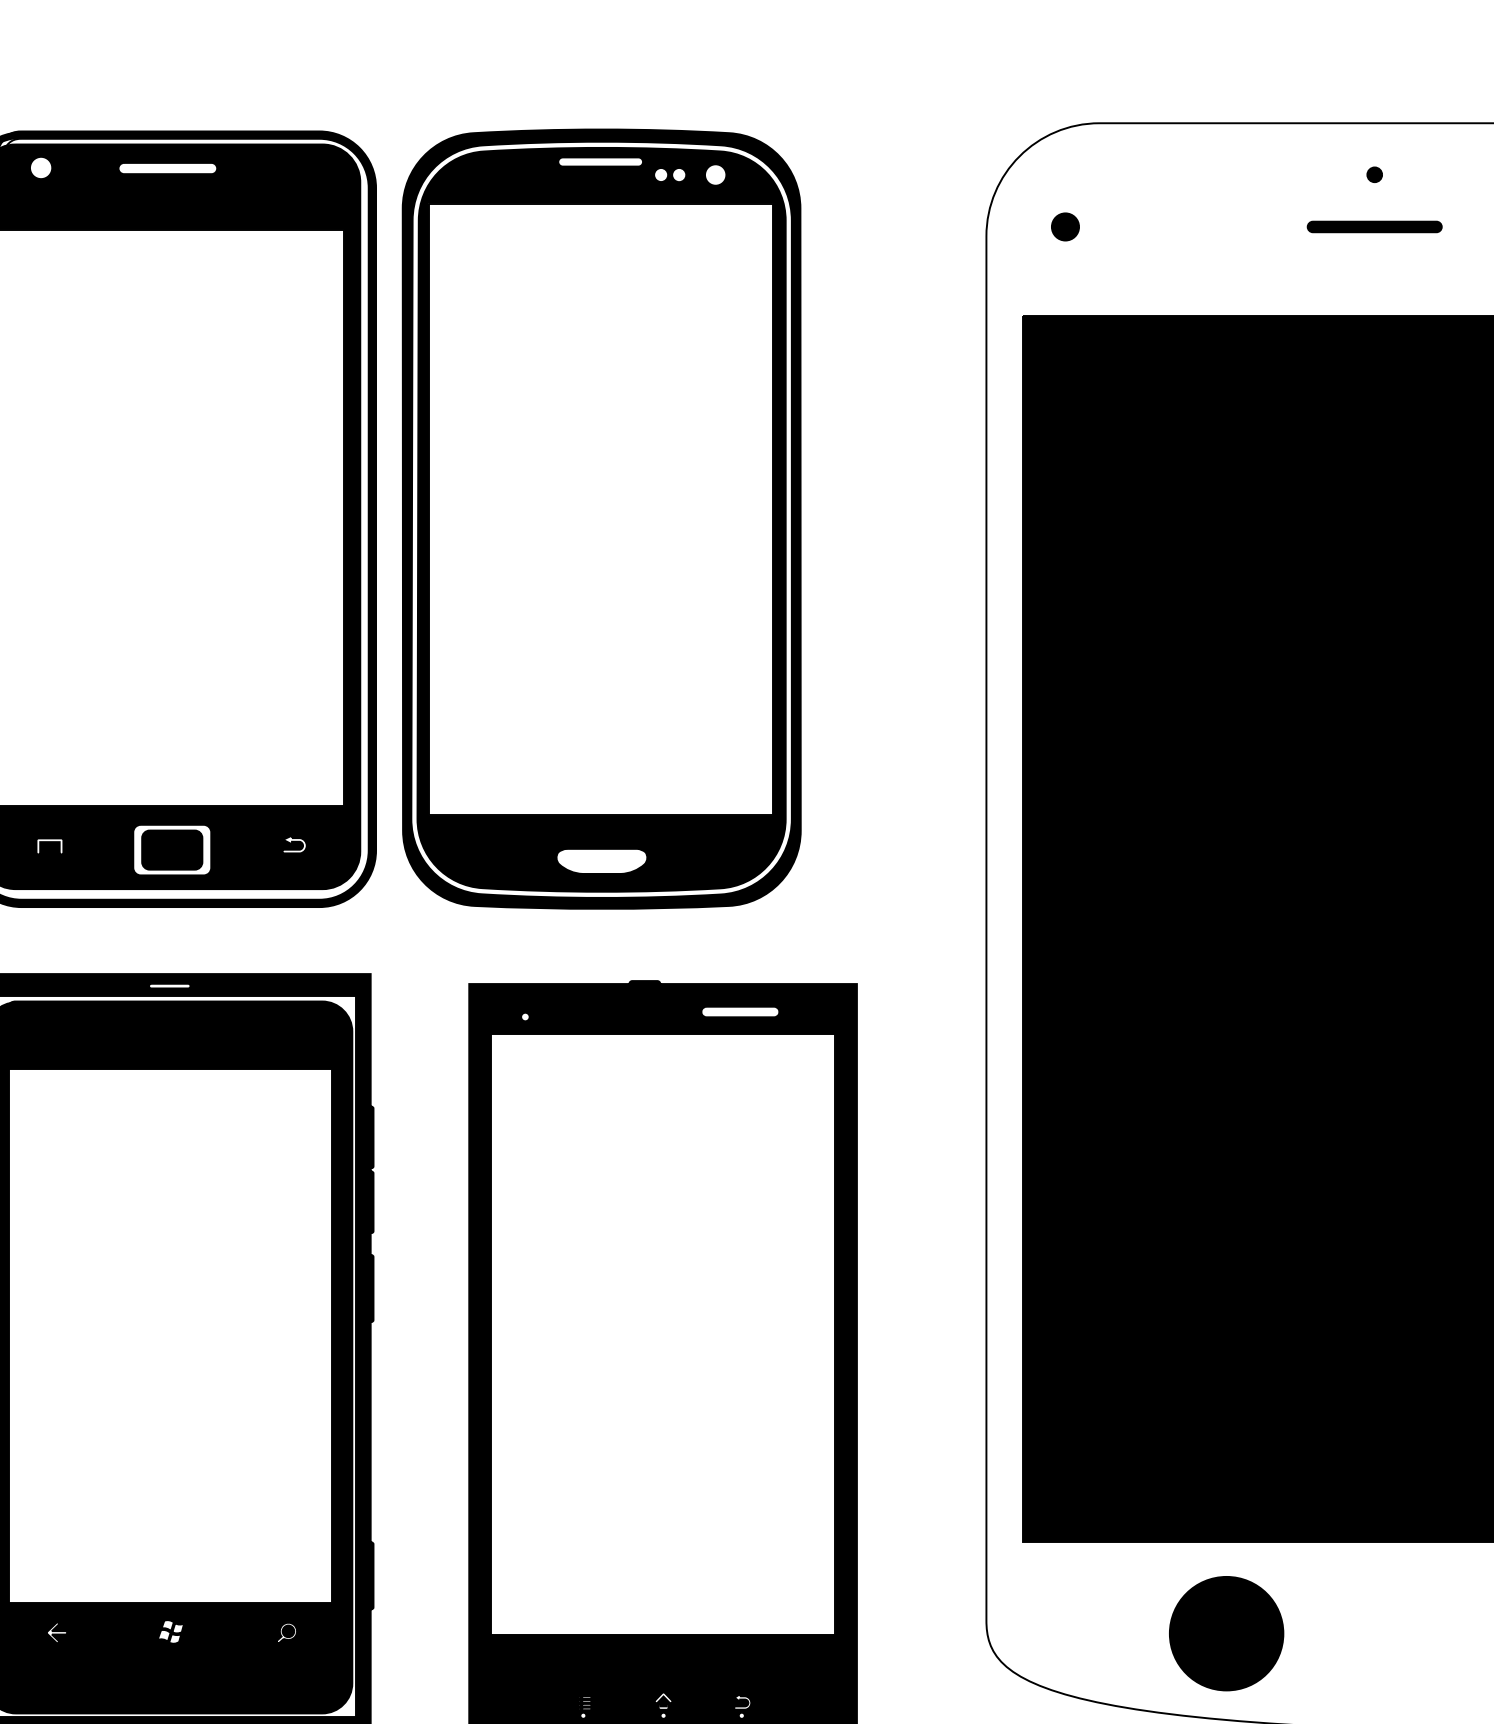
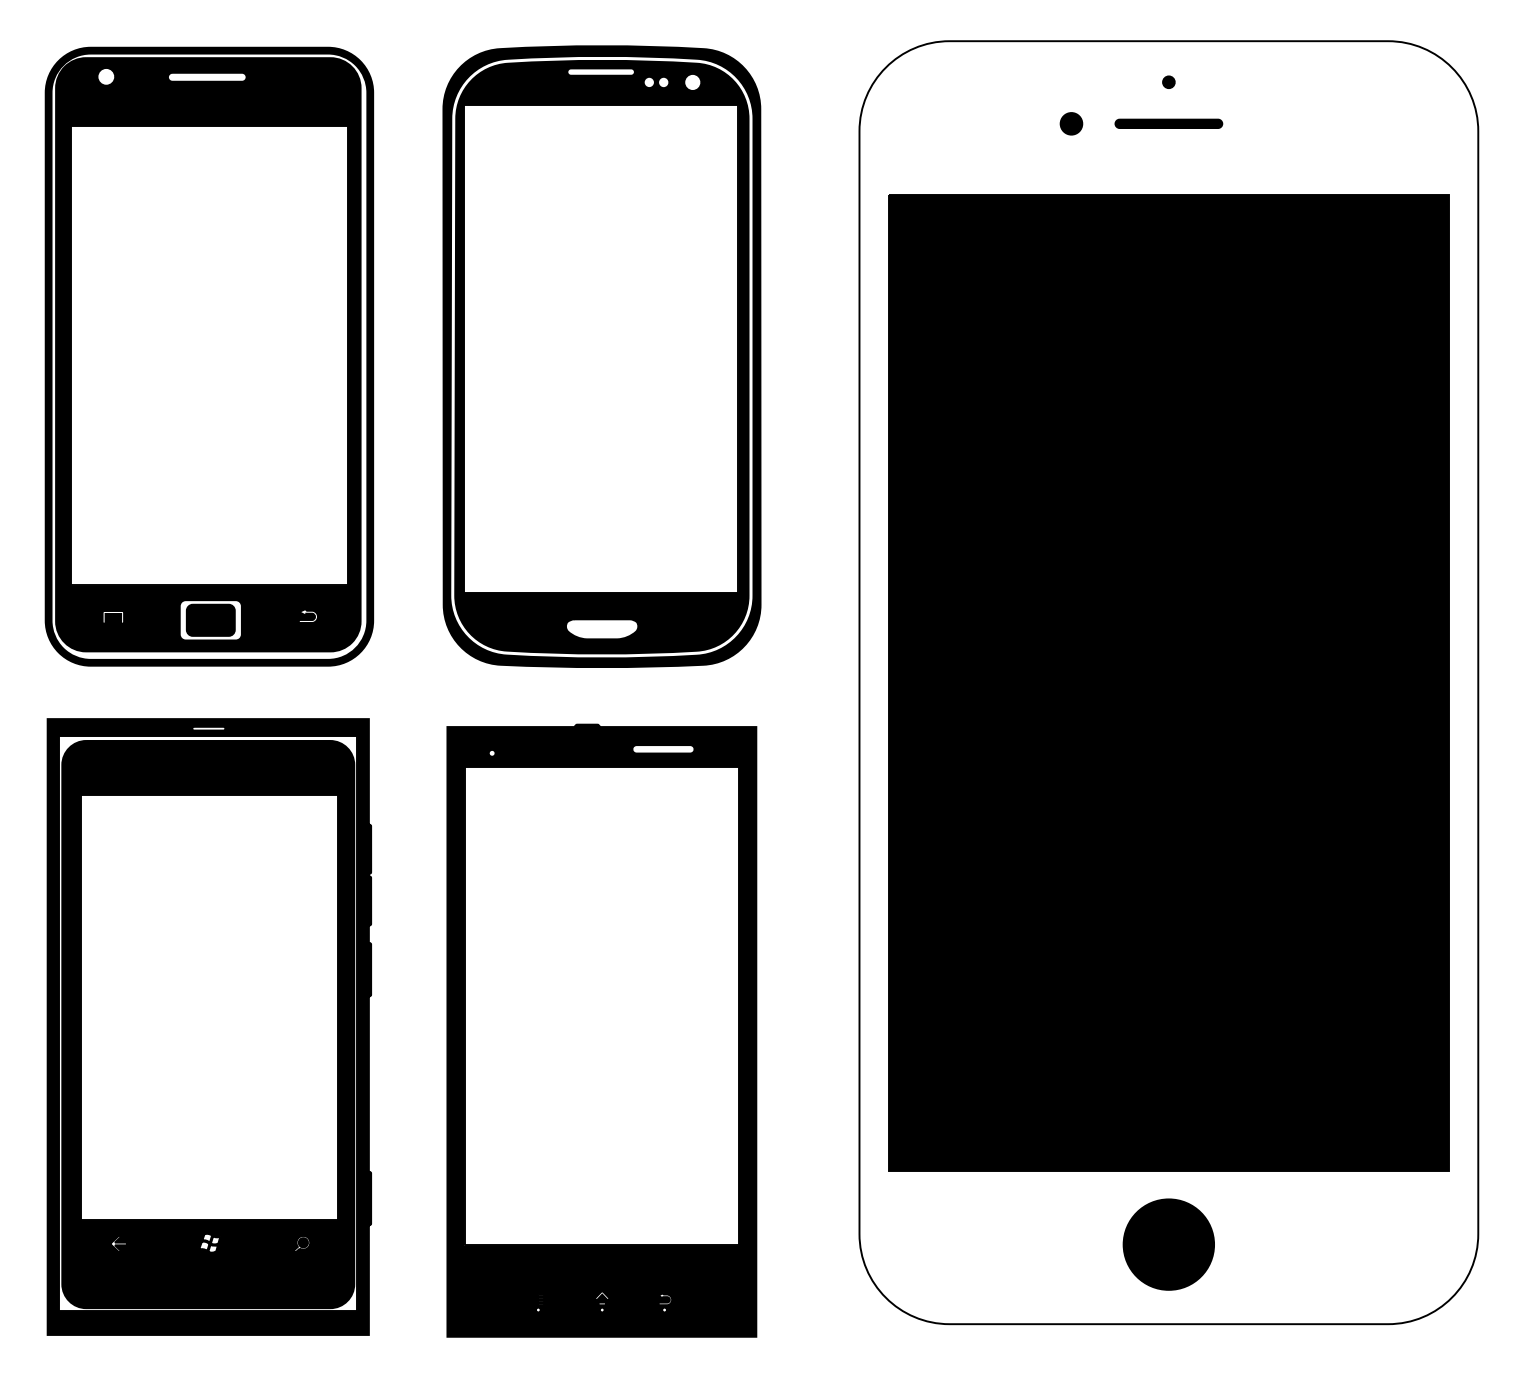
part: (1065, 226) -> (1071, 123), moved
part: (601, 518) -> (601, 356), moved
part: (1226, 1633) -> (1168, 1244), moved

